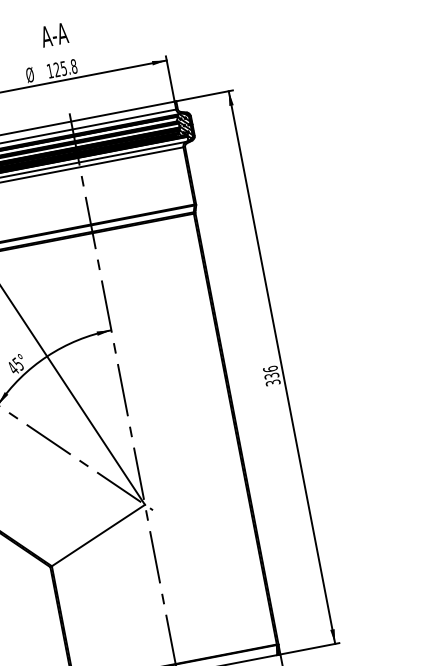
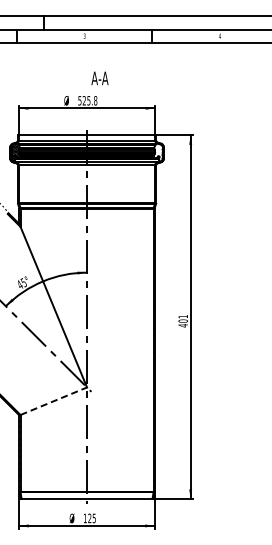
text: (53, 35) -> (99, 78), moved
text: (49, 70) -> (79, 100), 125.8 -> 525.8
hatch: (184, 126) -> (158, 152), removed
text: (272, 376) -> (183, 321), 336 -> 401
line: (99, 535) -> (54, 401), solid -> dashed

